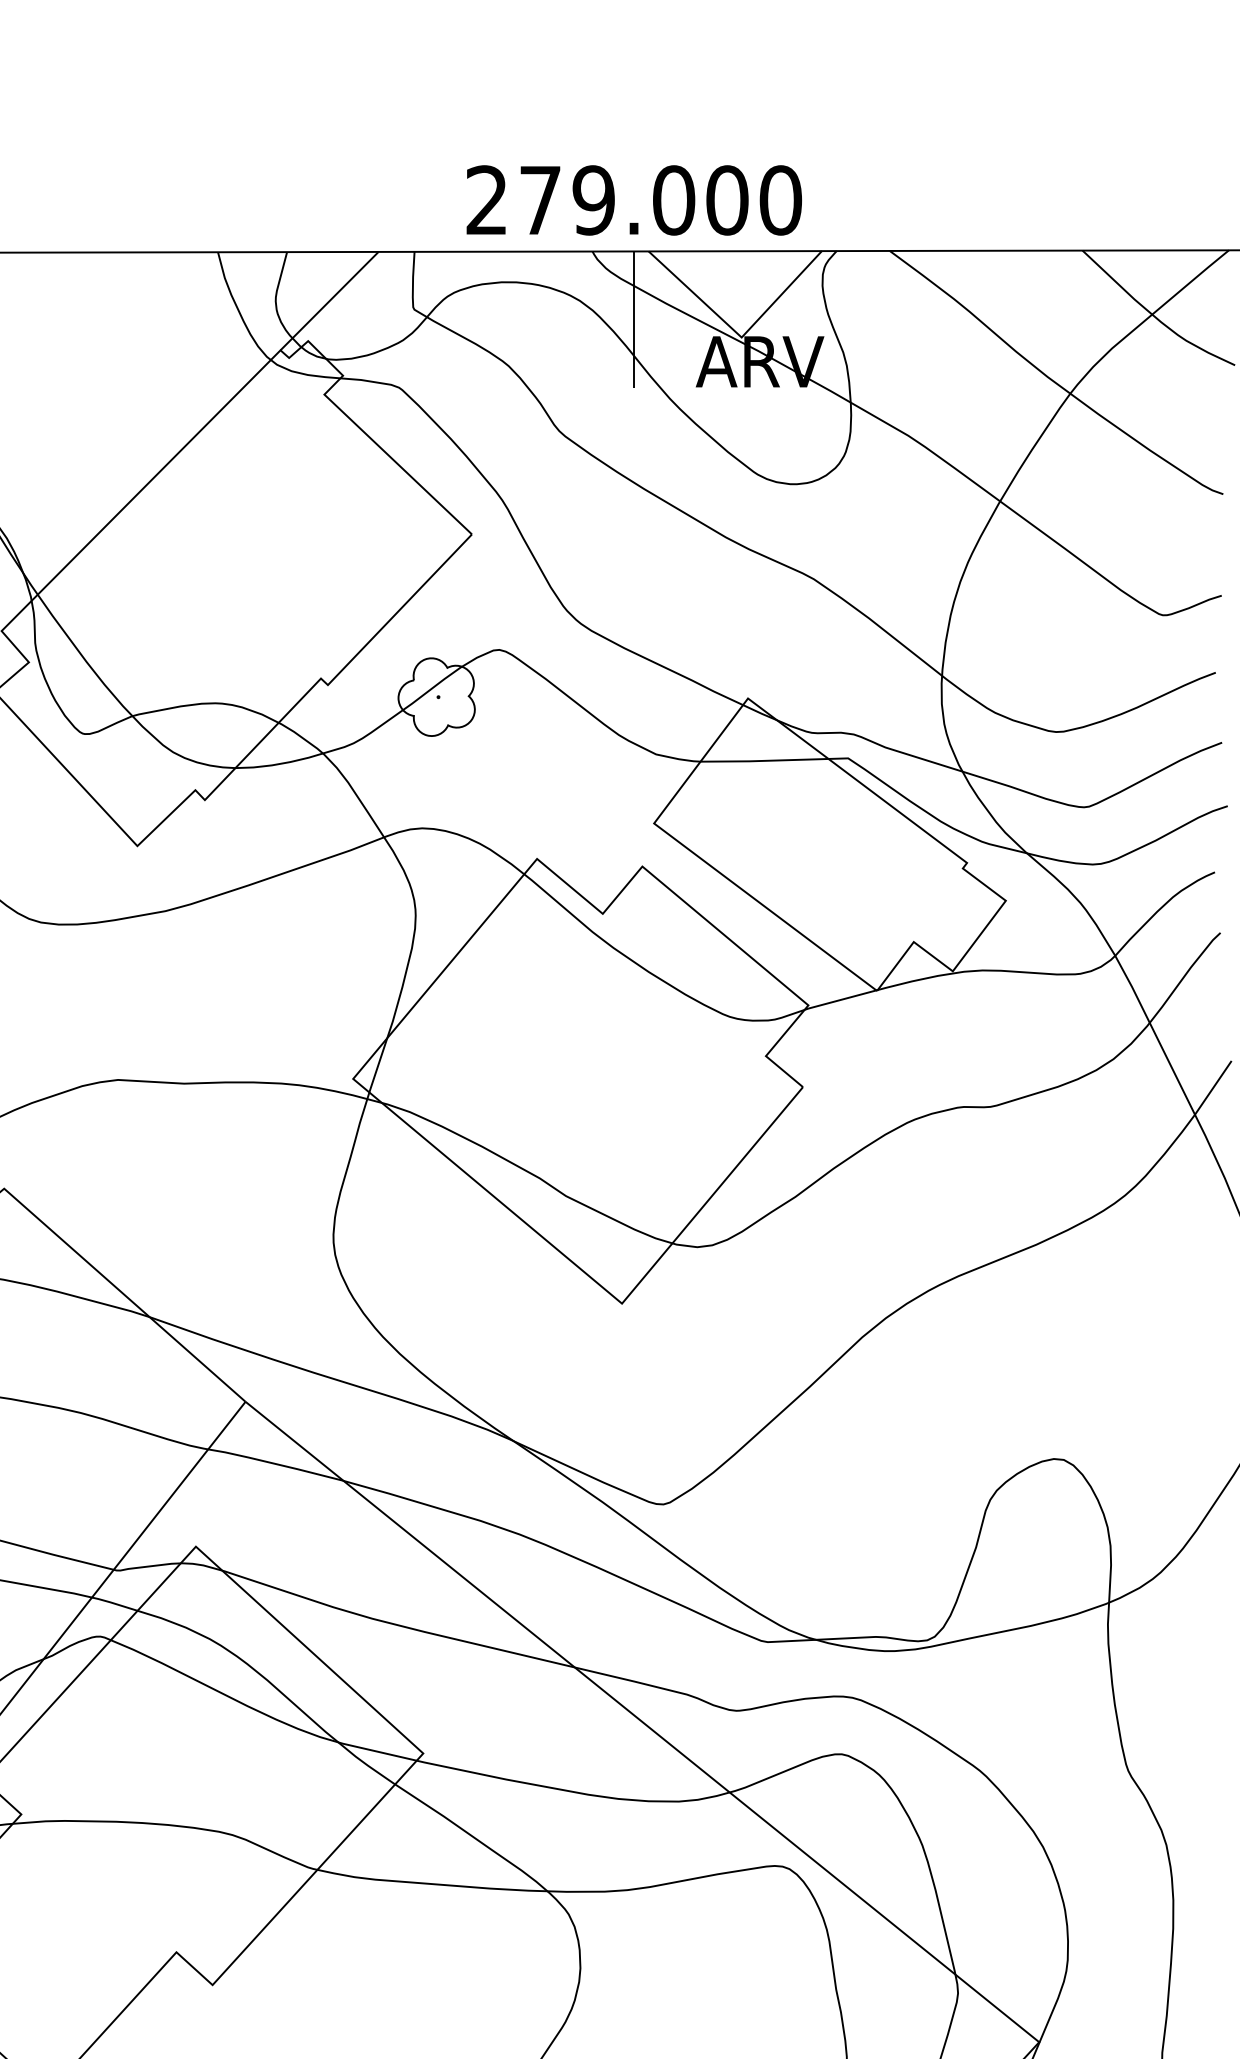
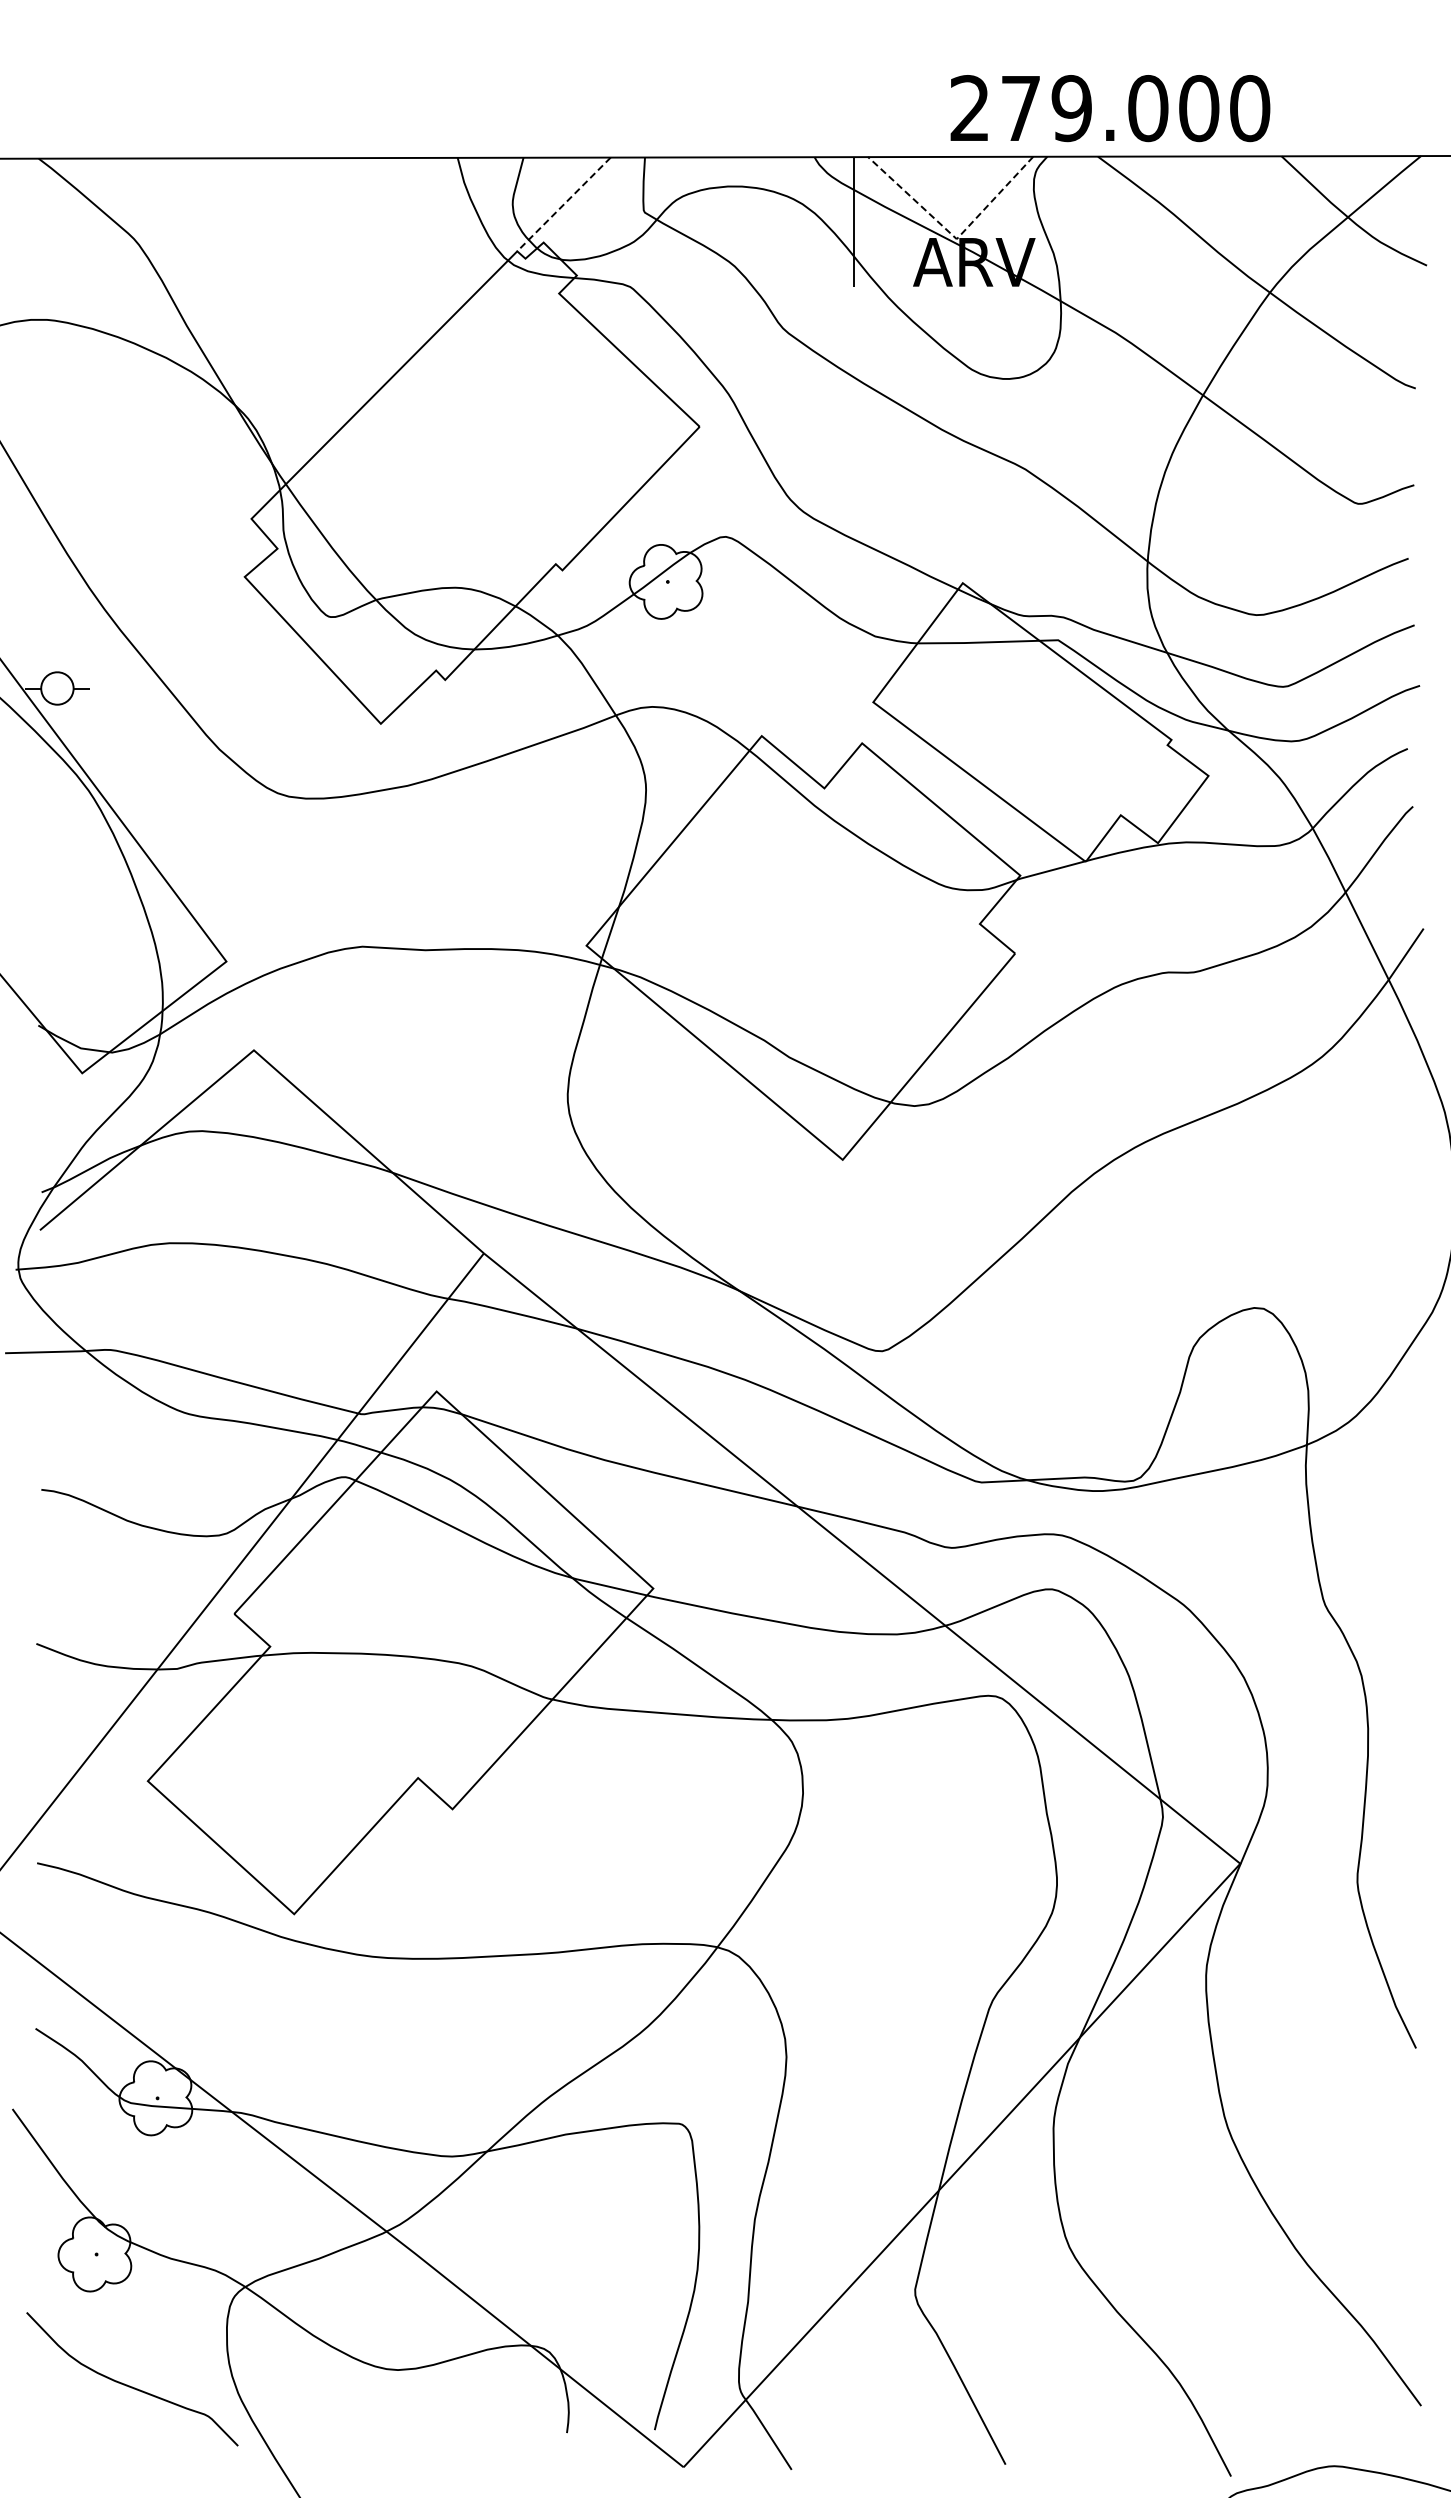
text: (634, 200) -> (1110, 108), moved
line: (329, 301) -> (563, 204), solid -> dashed
line: (738, 334) -> (953, 236), solid -> dashed

